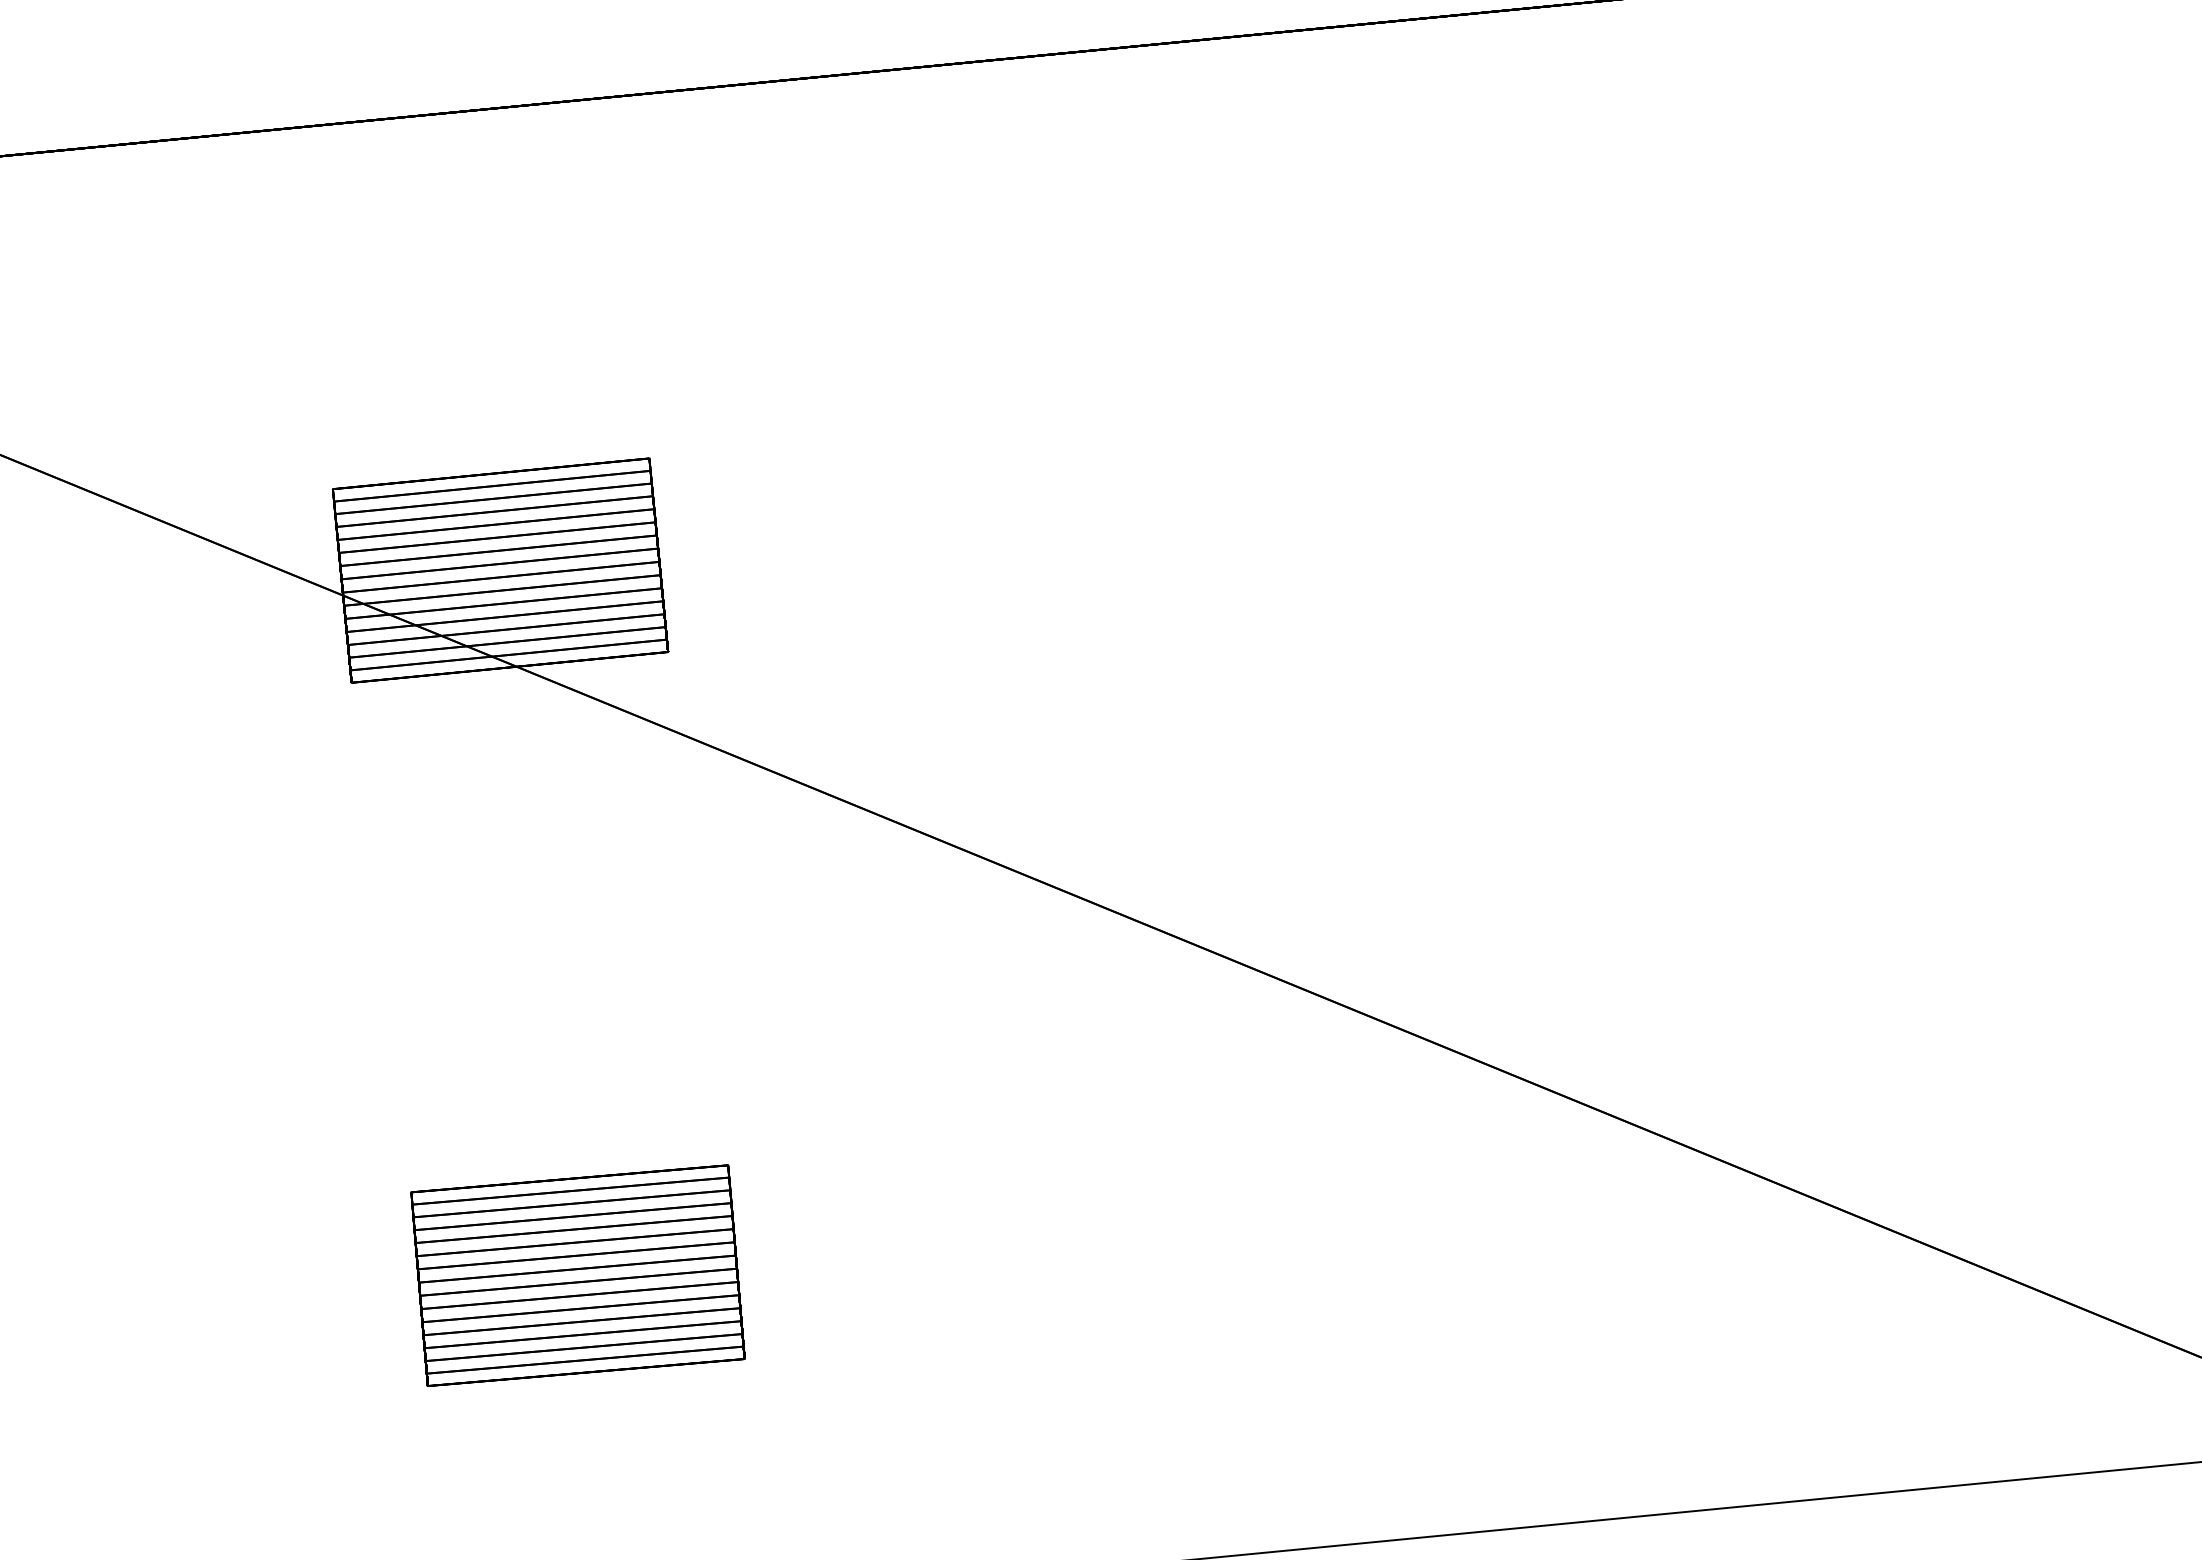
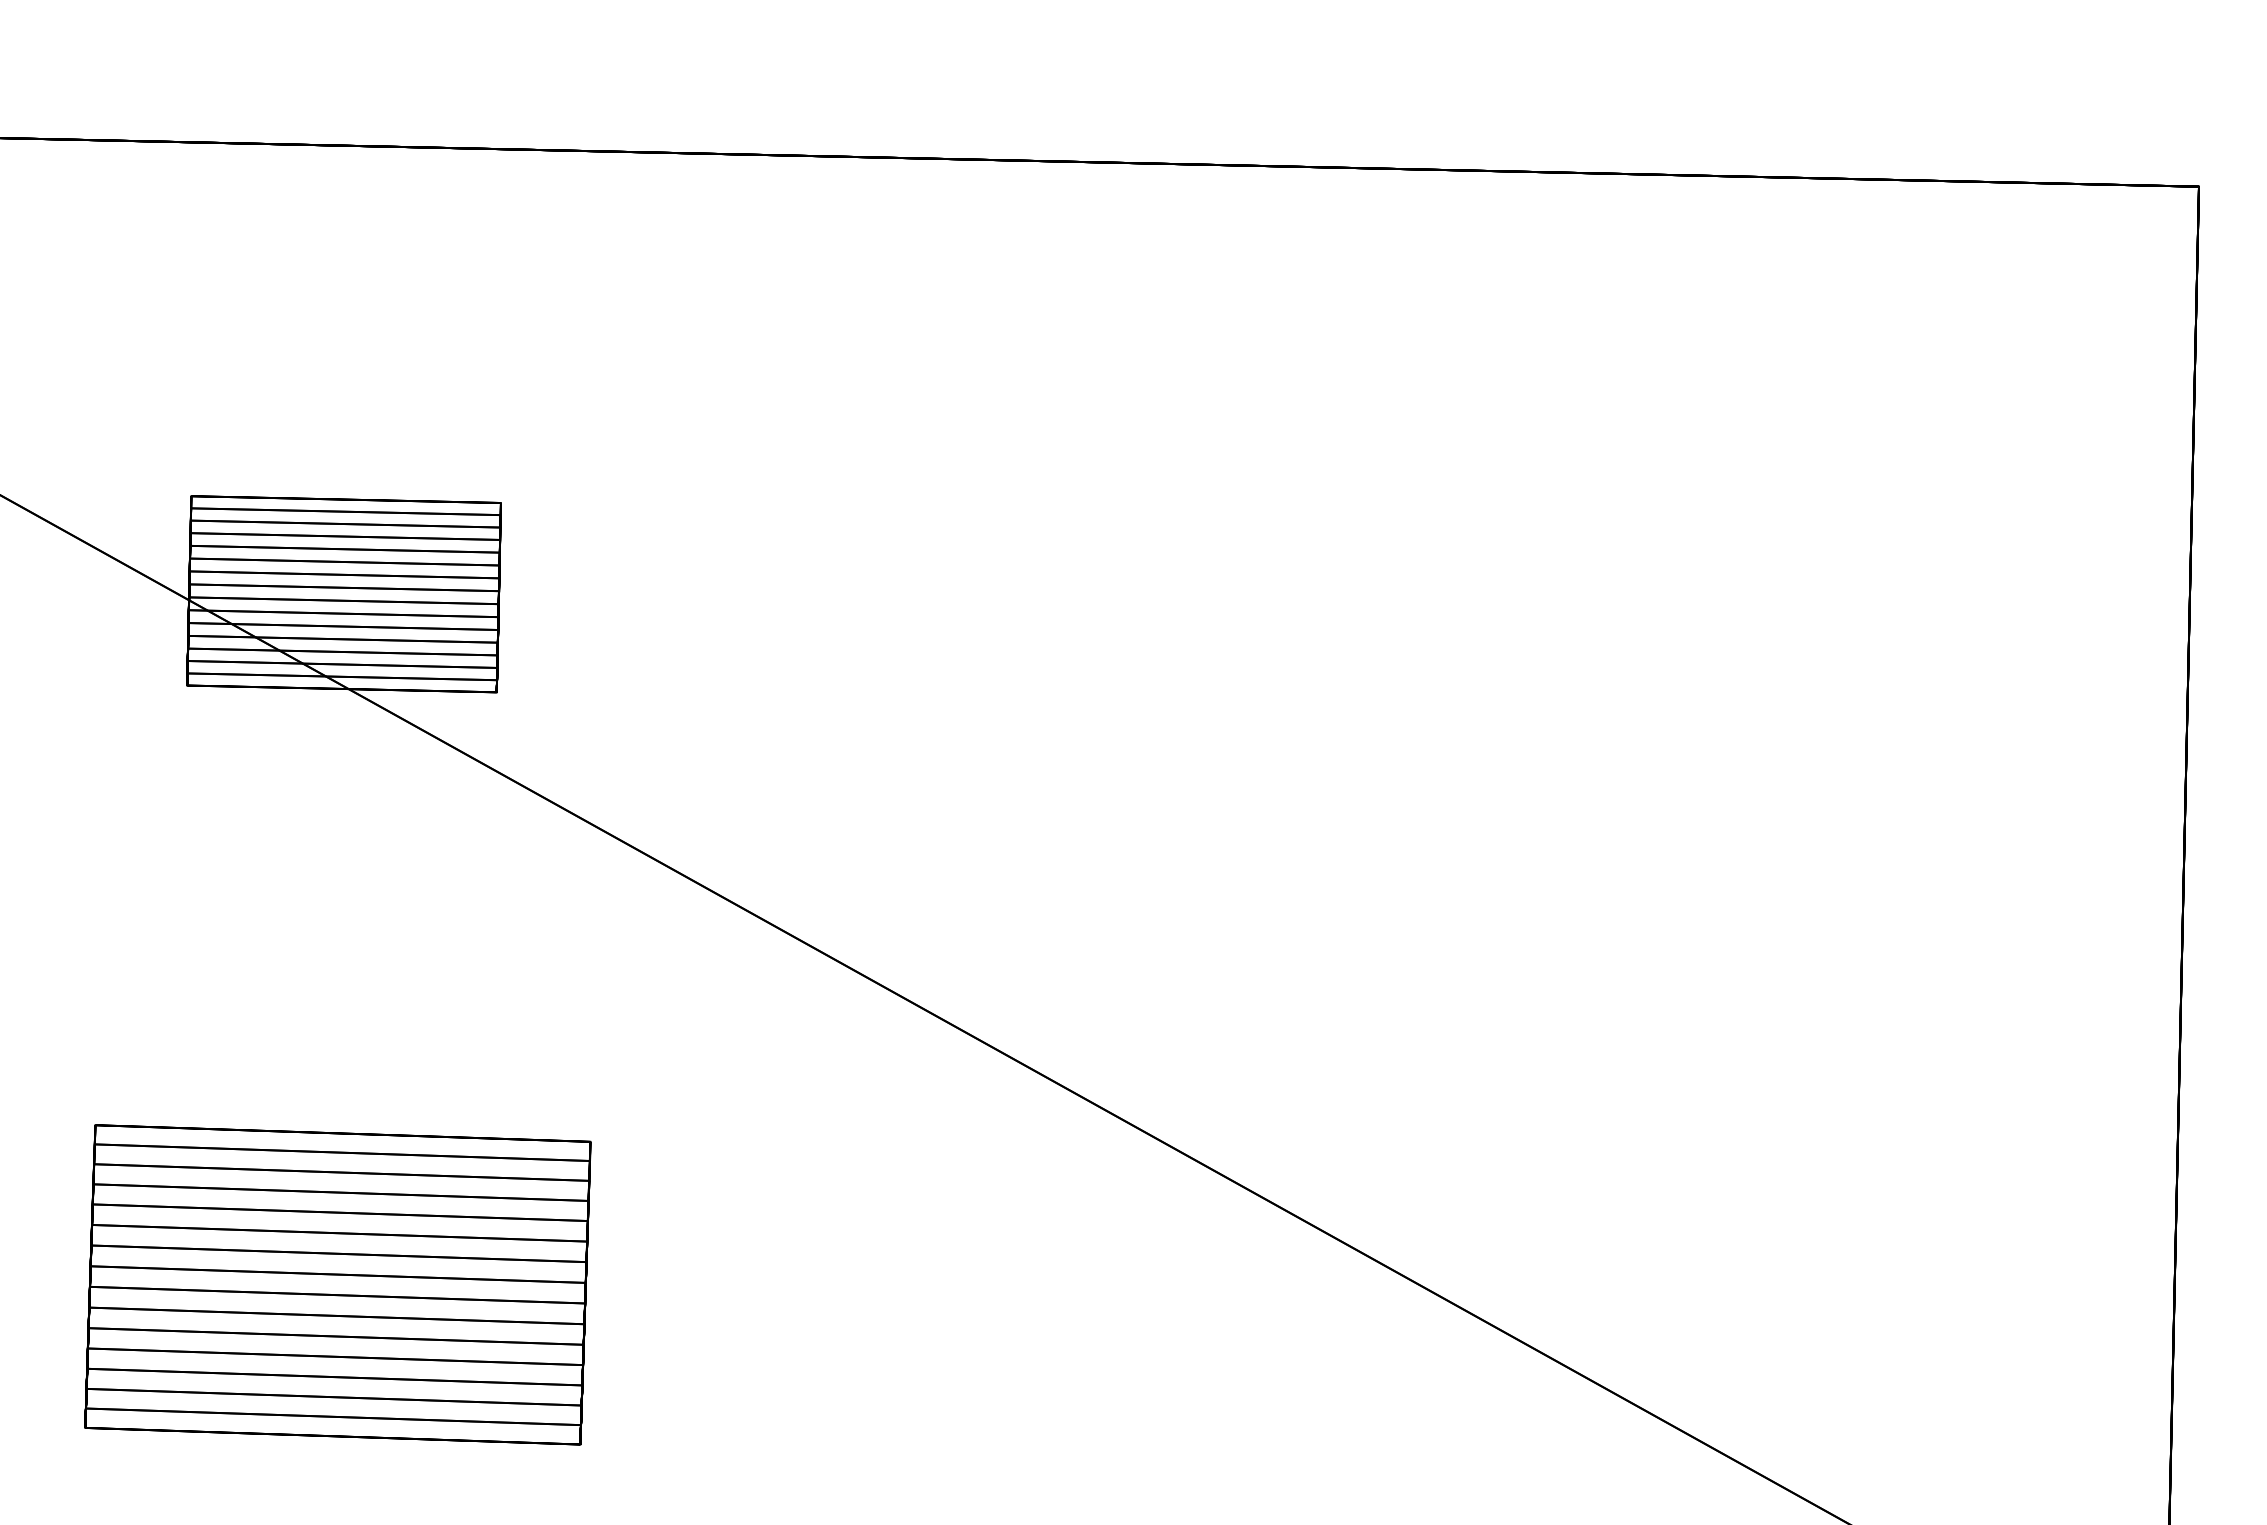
part: (577, 1275) -> (337, 1284), size x1.6

